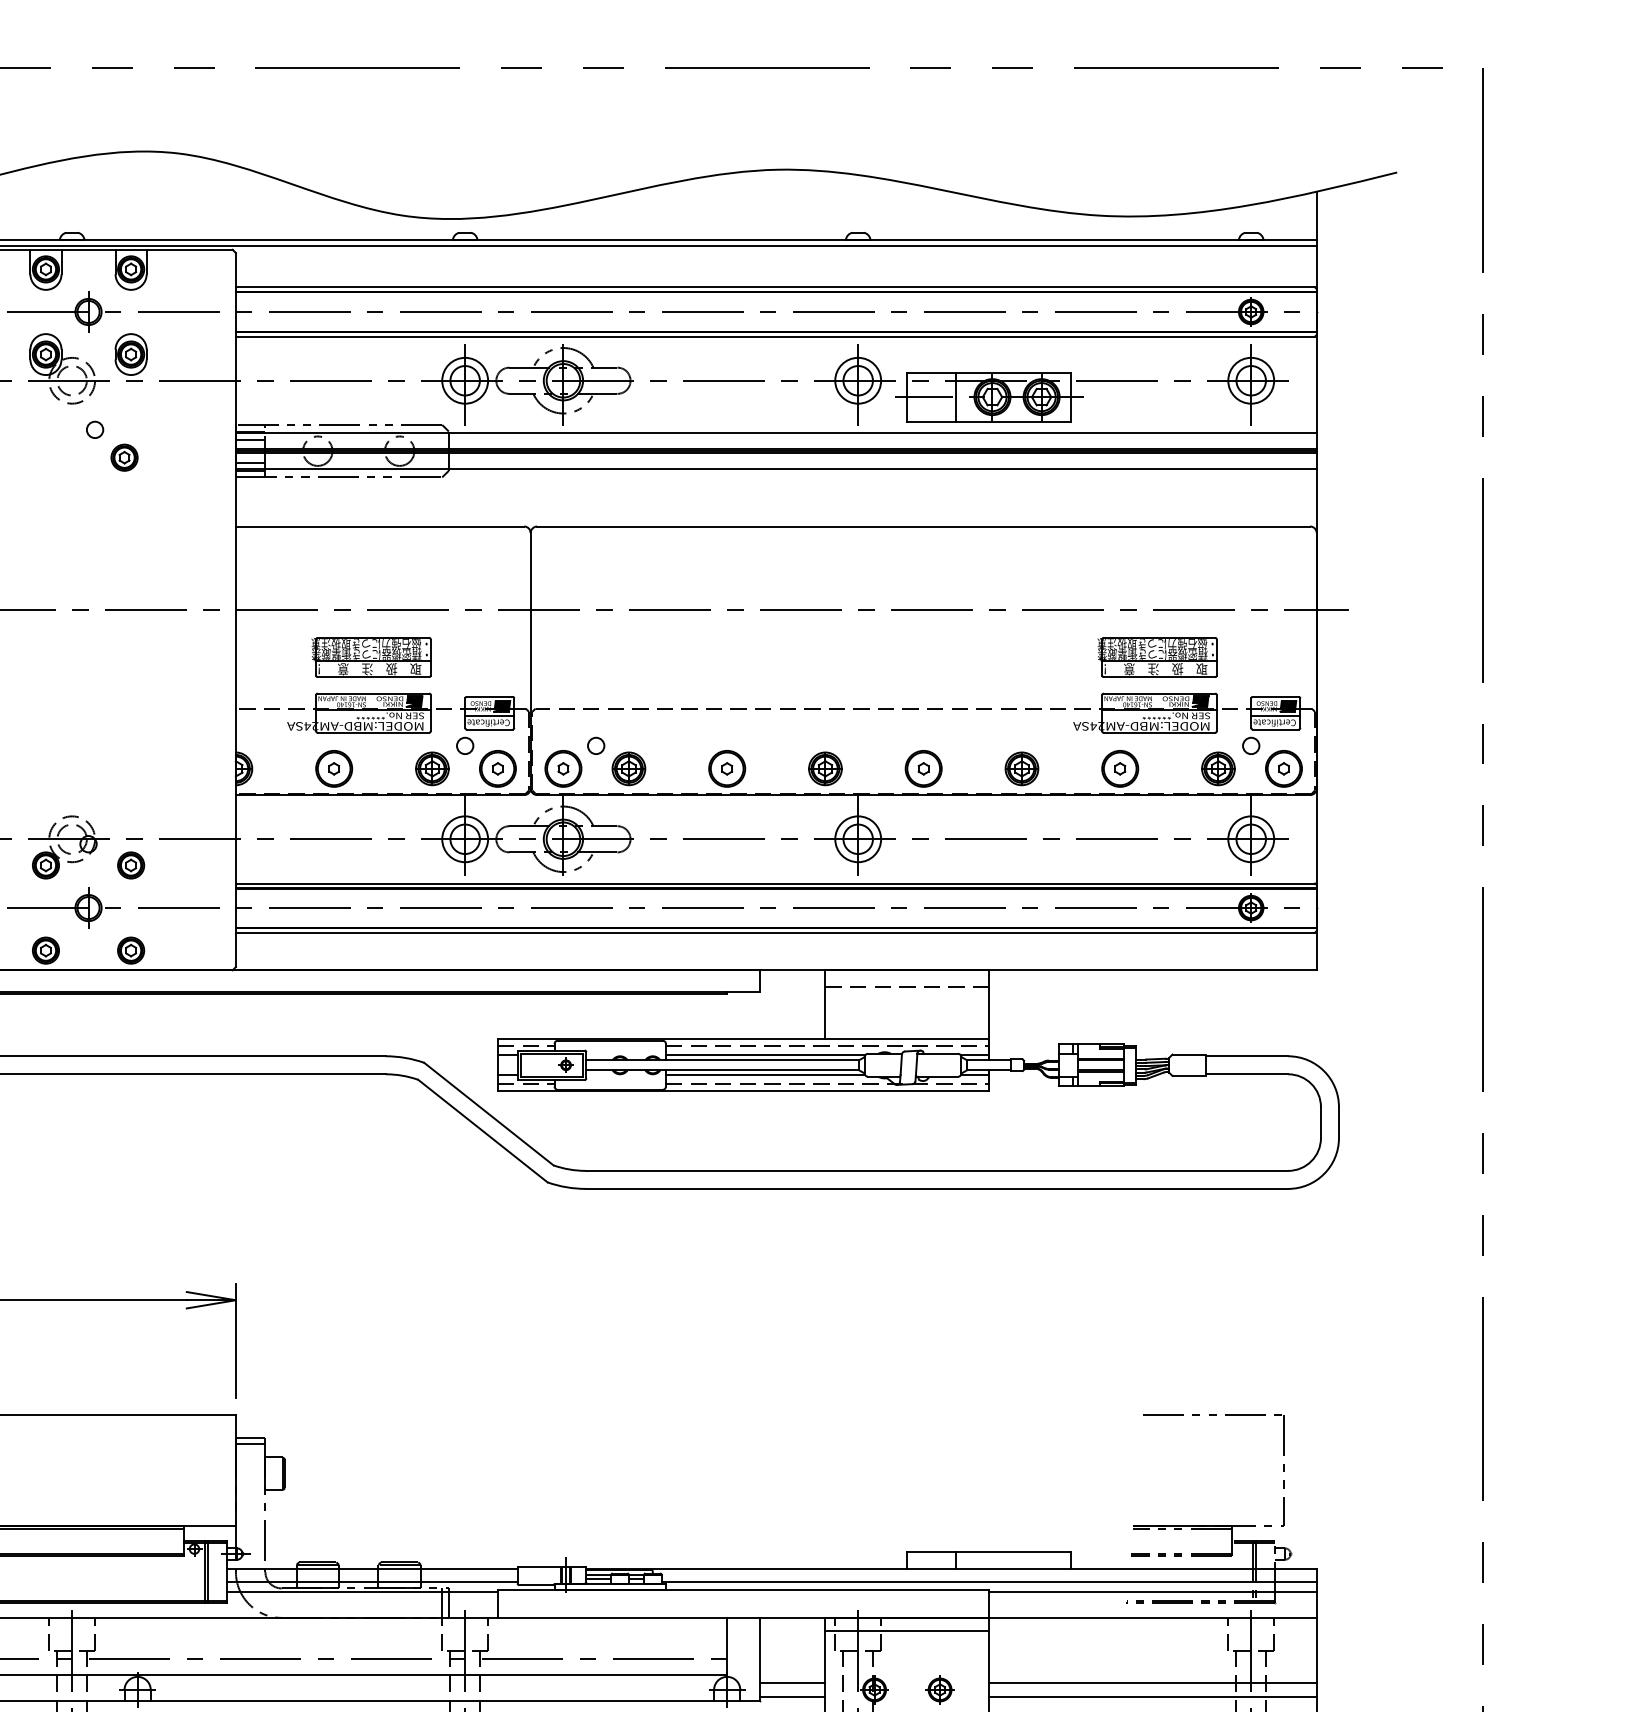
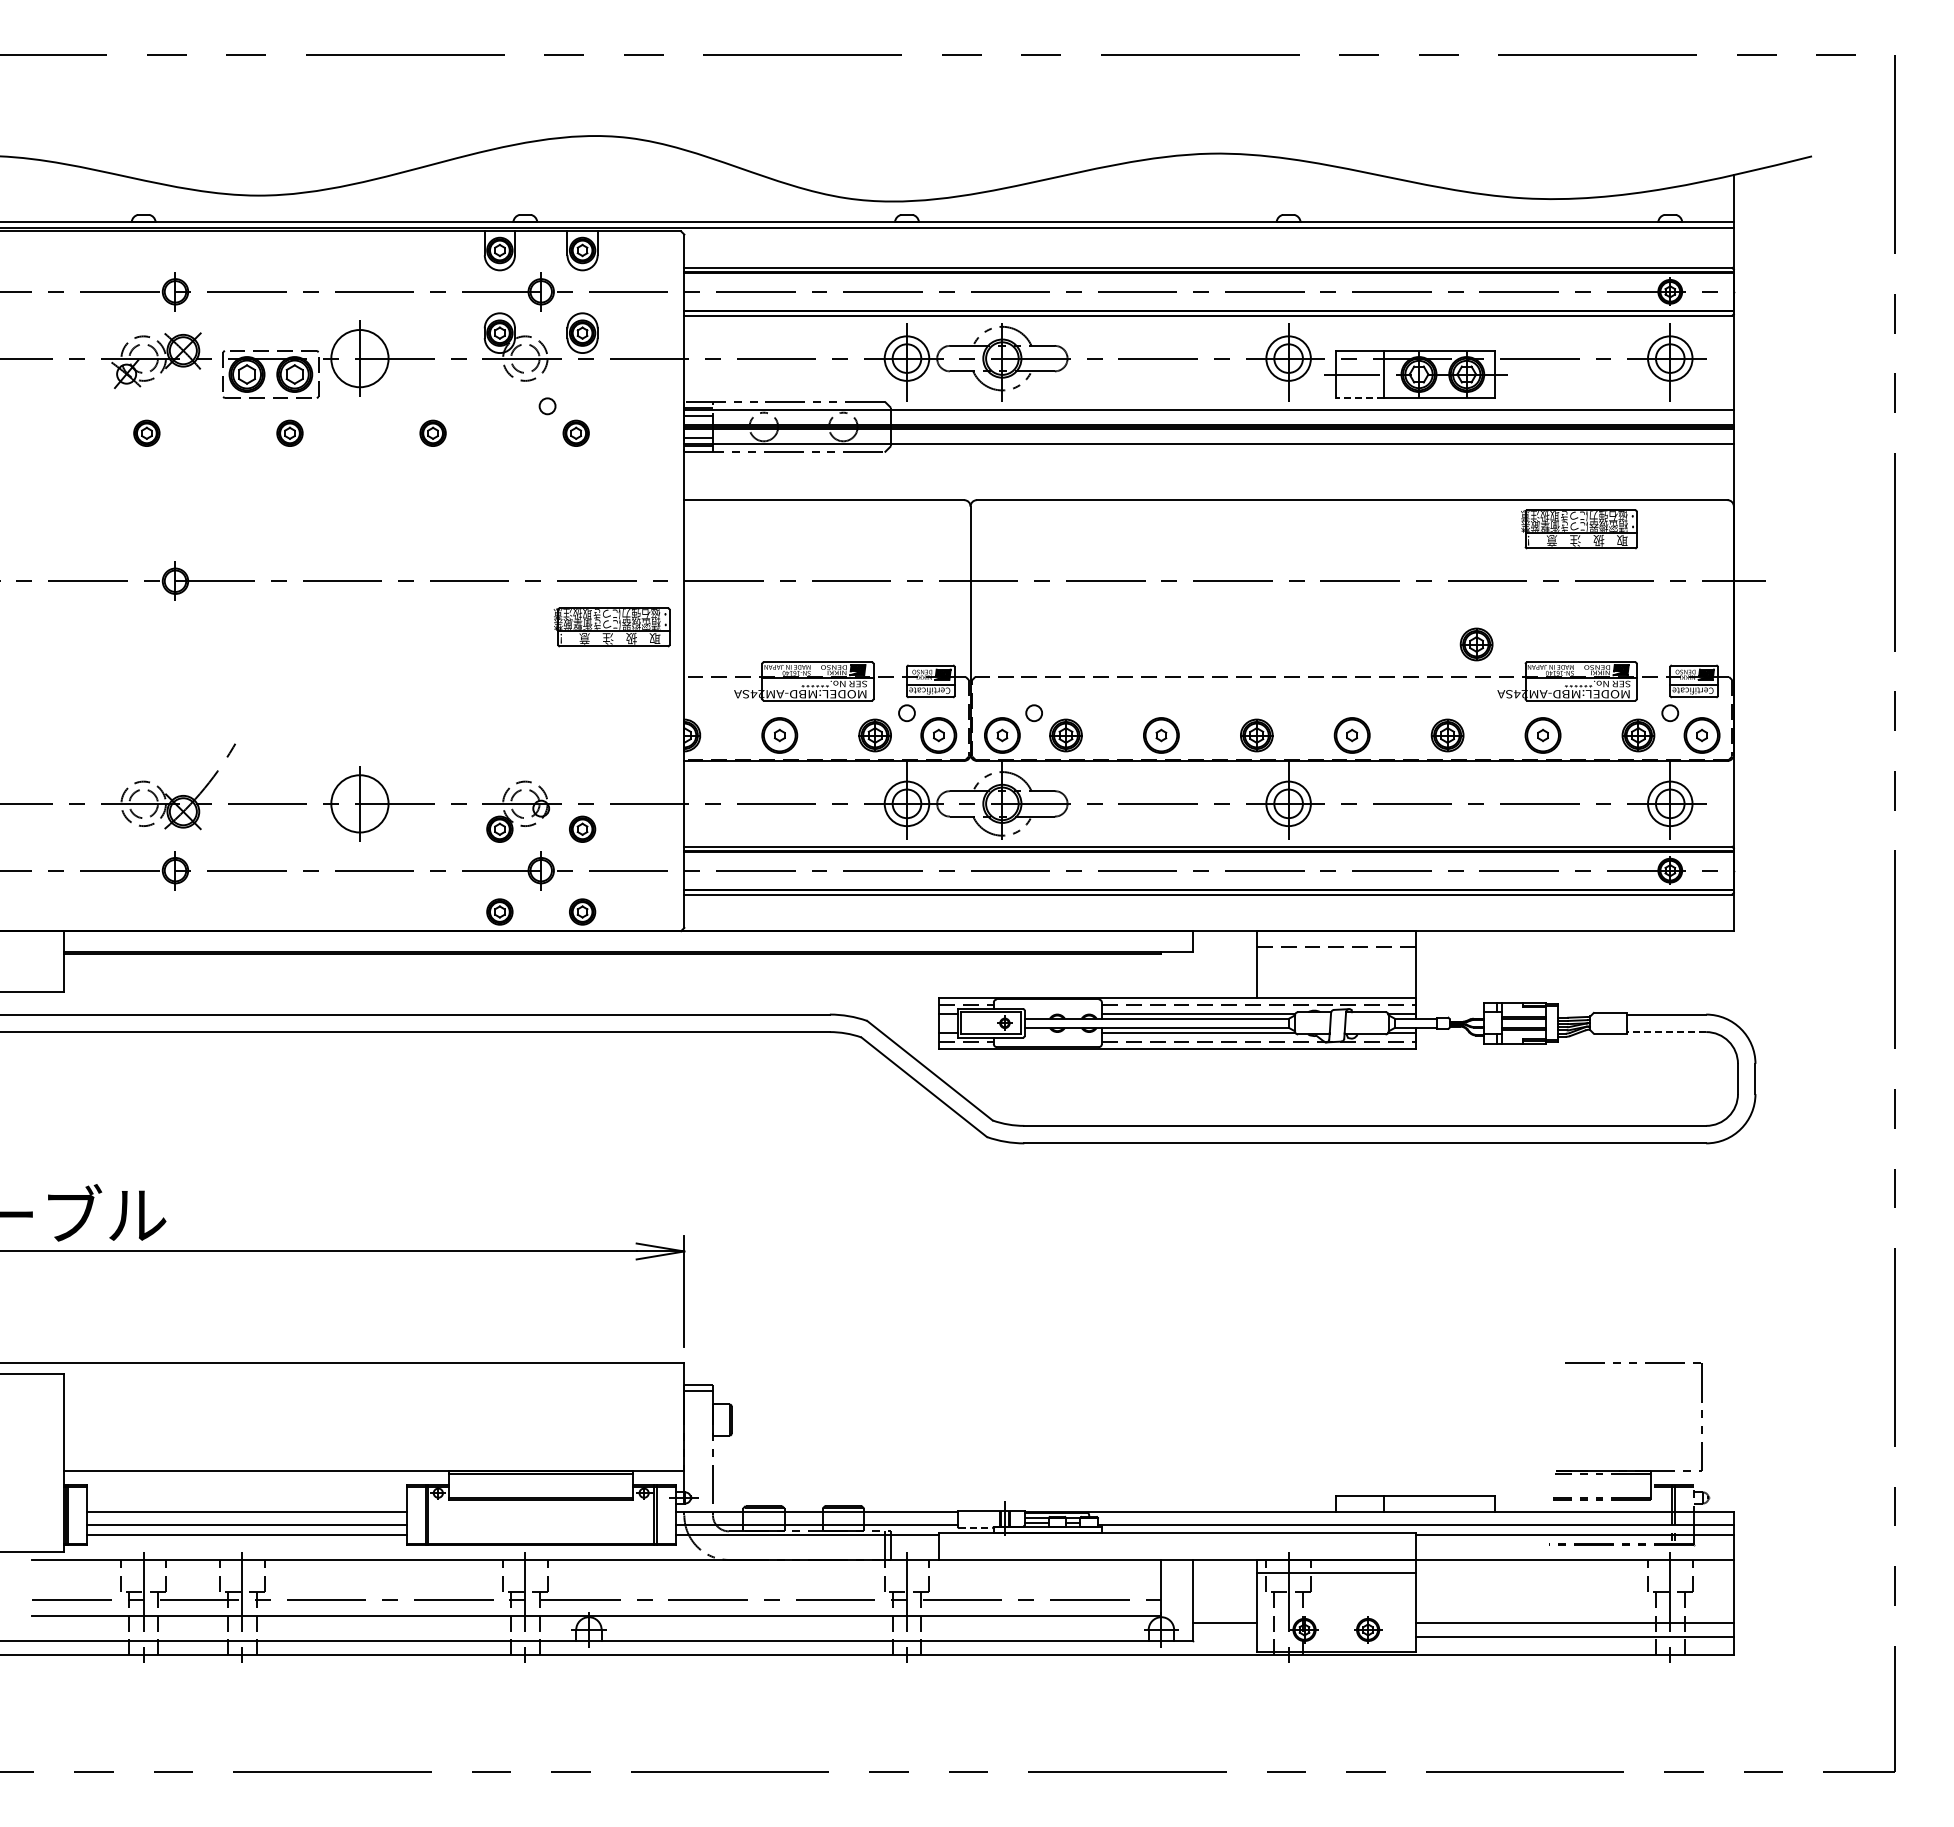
line: (932, 421) -> (1360, 398), solid -> dashed
part: (370, 657) -> (611, 627), moved
part: (1157, 657) -> (1579, 529), moved
part: (1051, 675) -> (1476, 644), added
line: (1247, 1074) -> (1666, 1032), solid -> dashed
line: (536, 1585) -> (976, 1528), solid -> dashed
line: (792, 1697) -> (1224, 1637), removed

